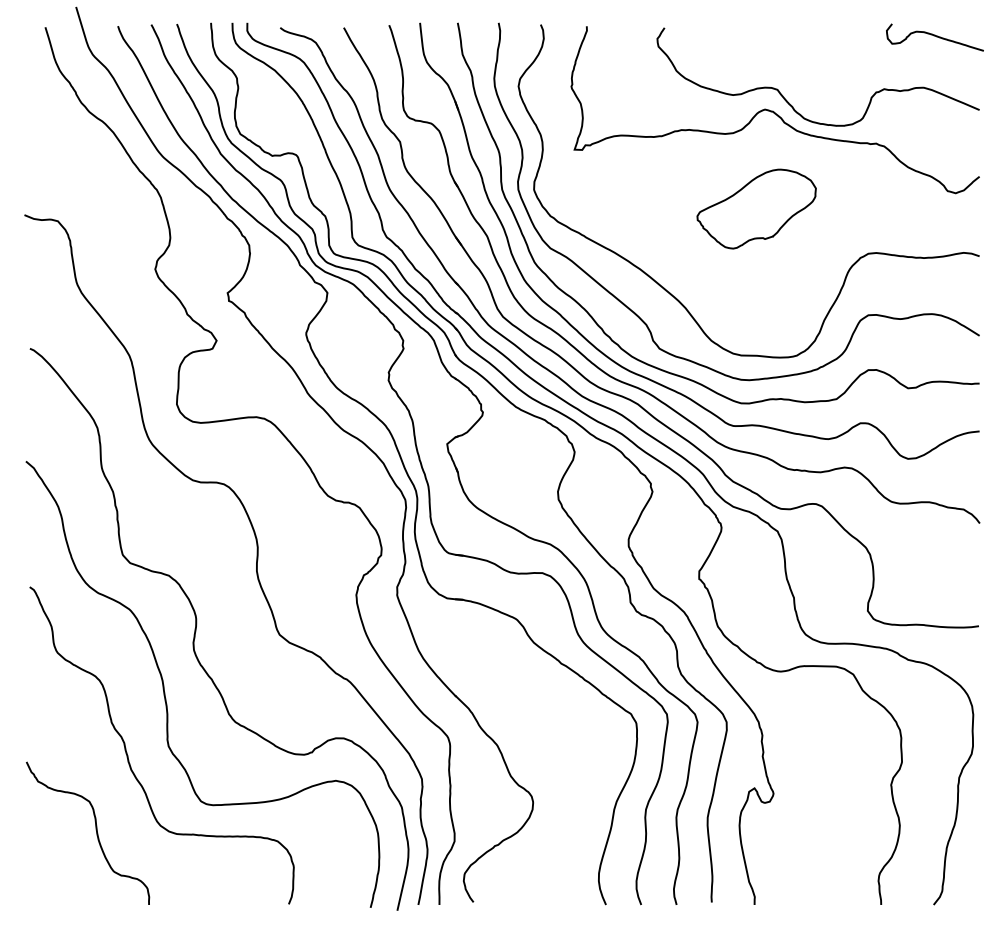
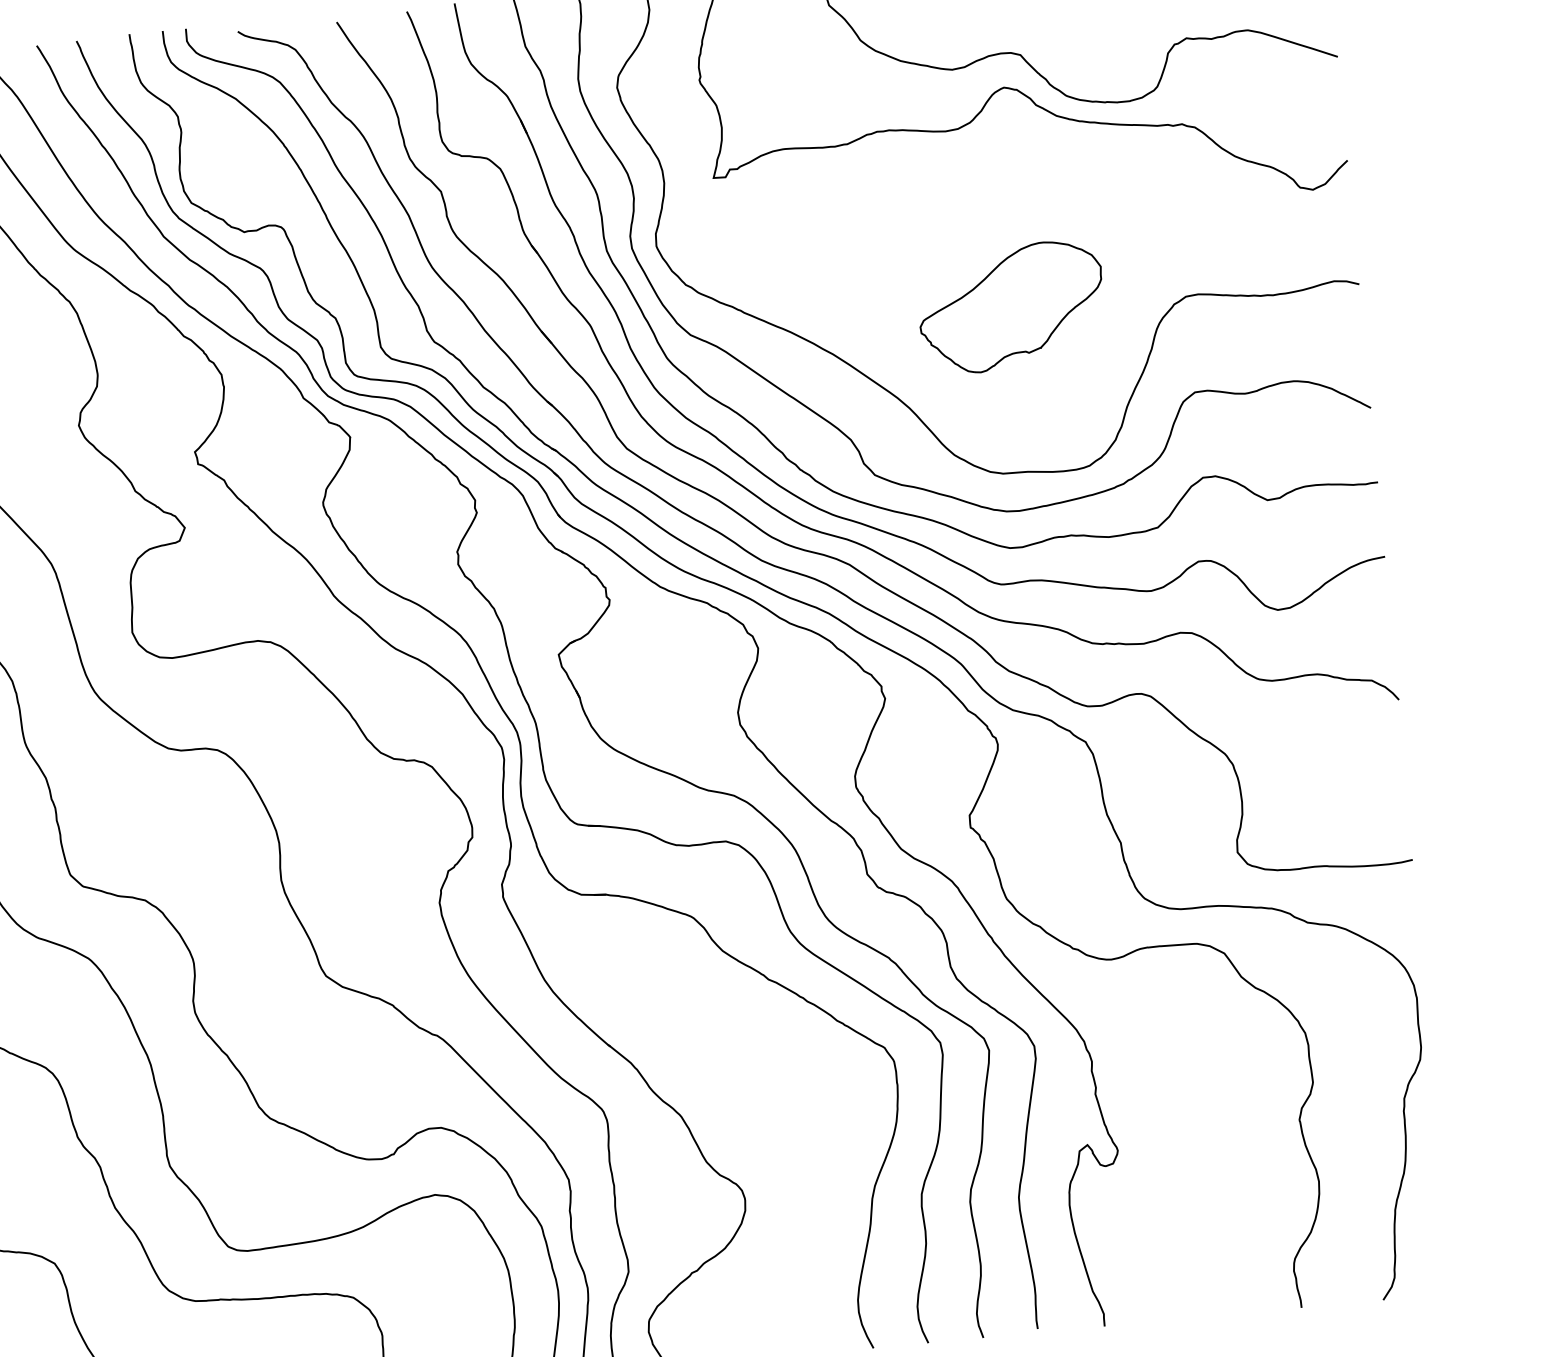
part: (756, 208) -> (1011, 306), moved

